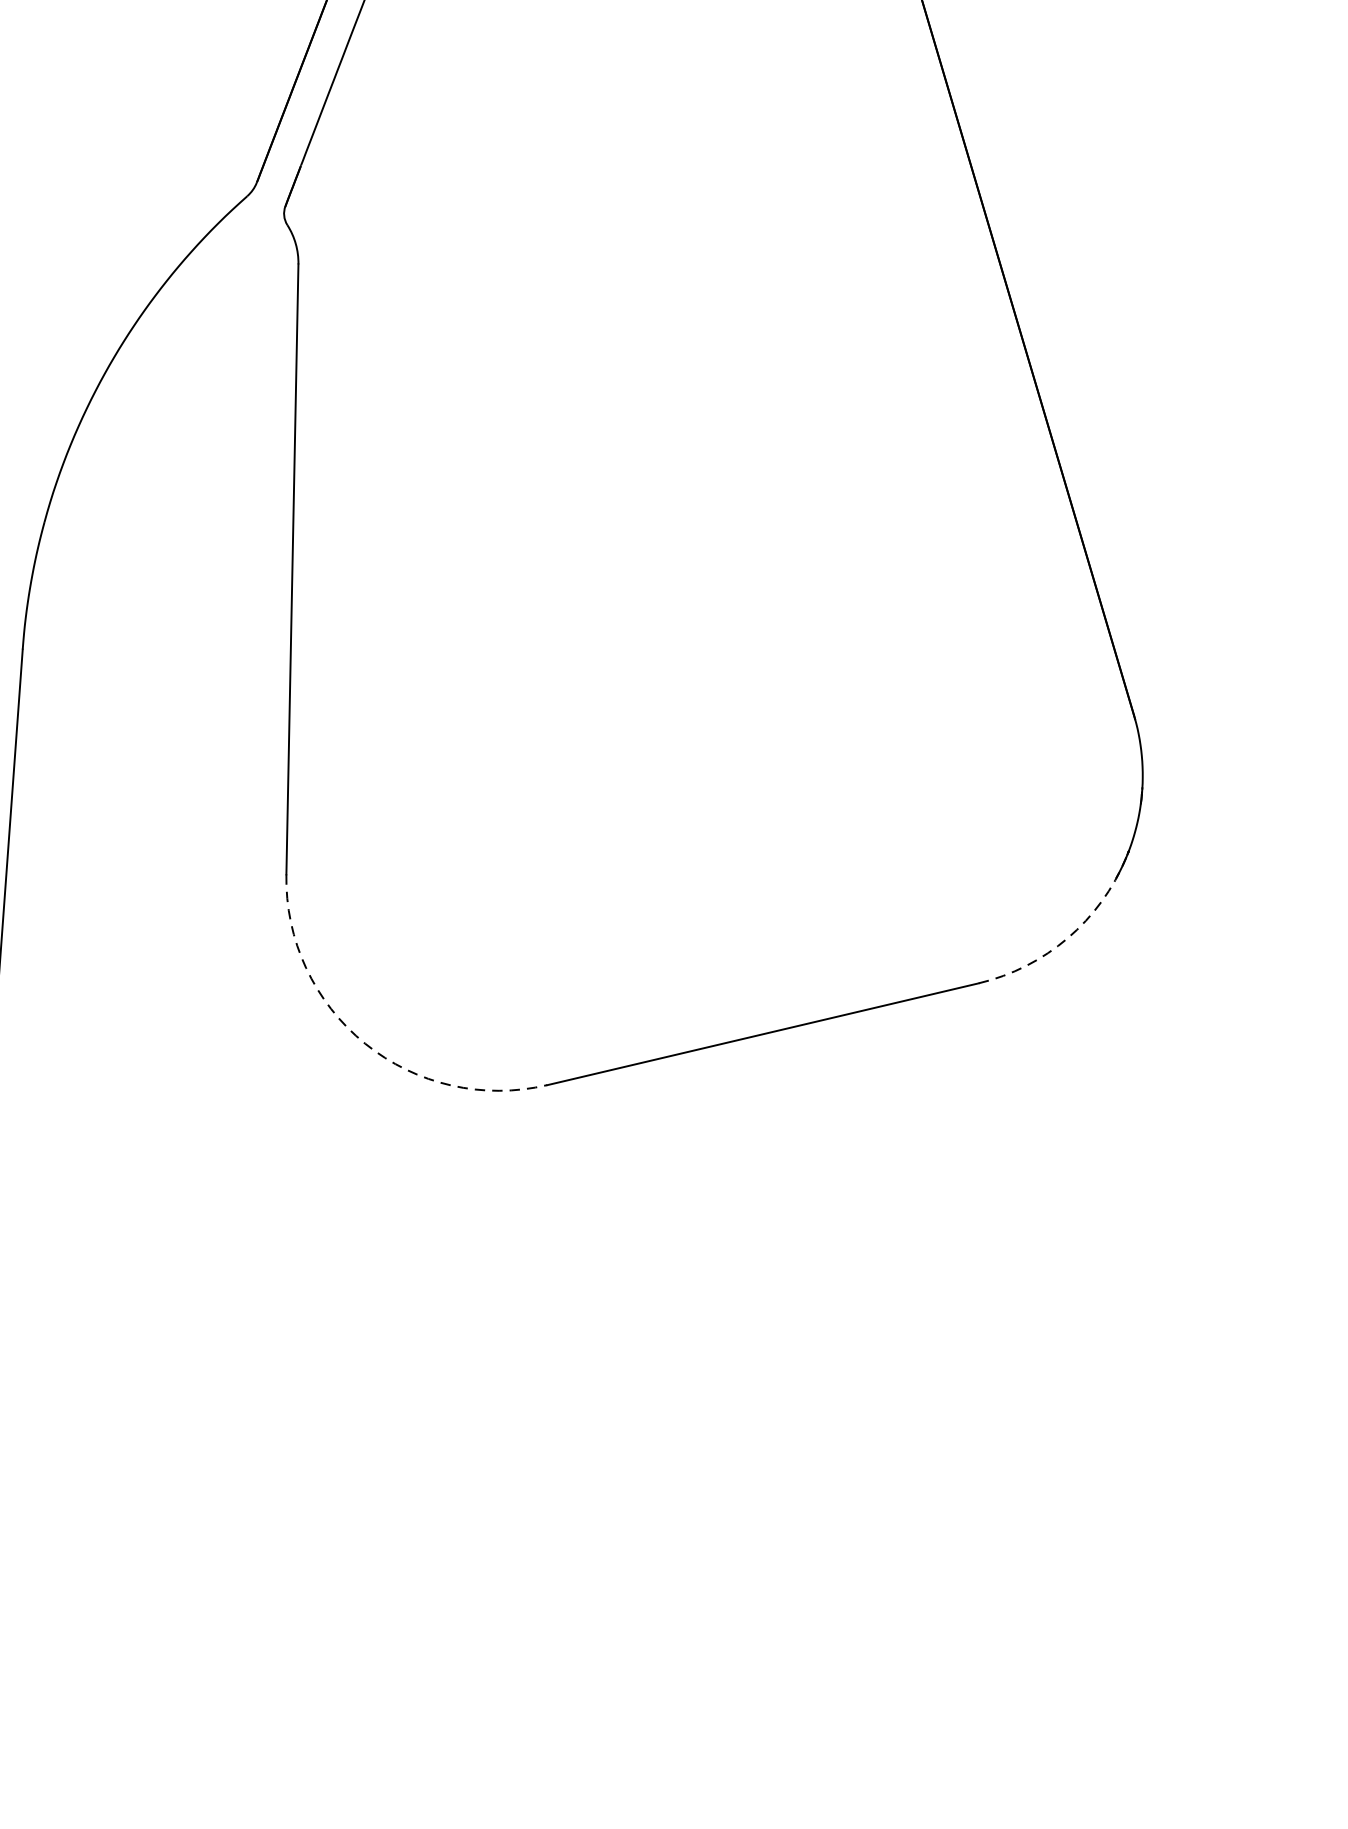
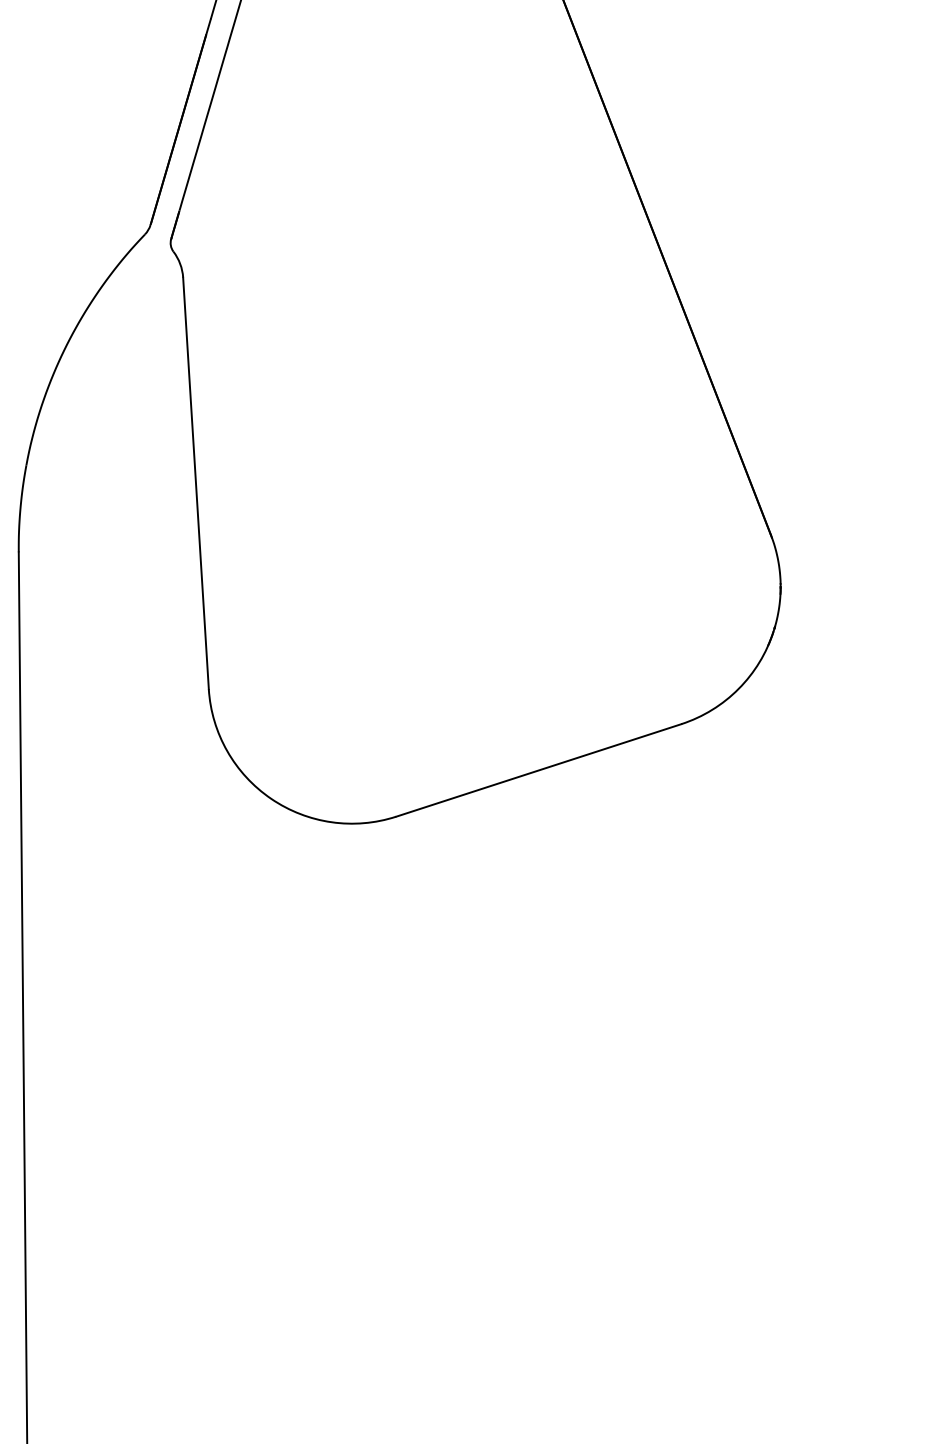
arc: (1067, 937) -> (738, 688), dashed -> solid
arc: (365, 1043) -> (271, 798), dashed -> solid

